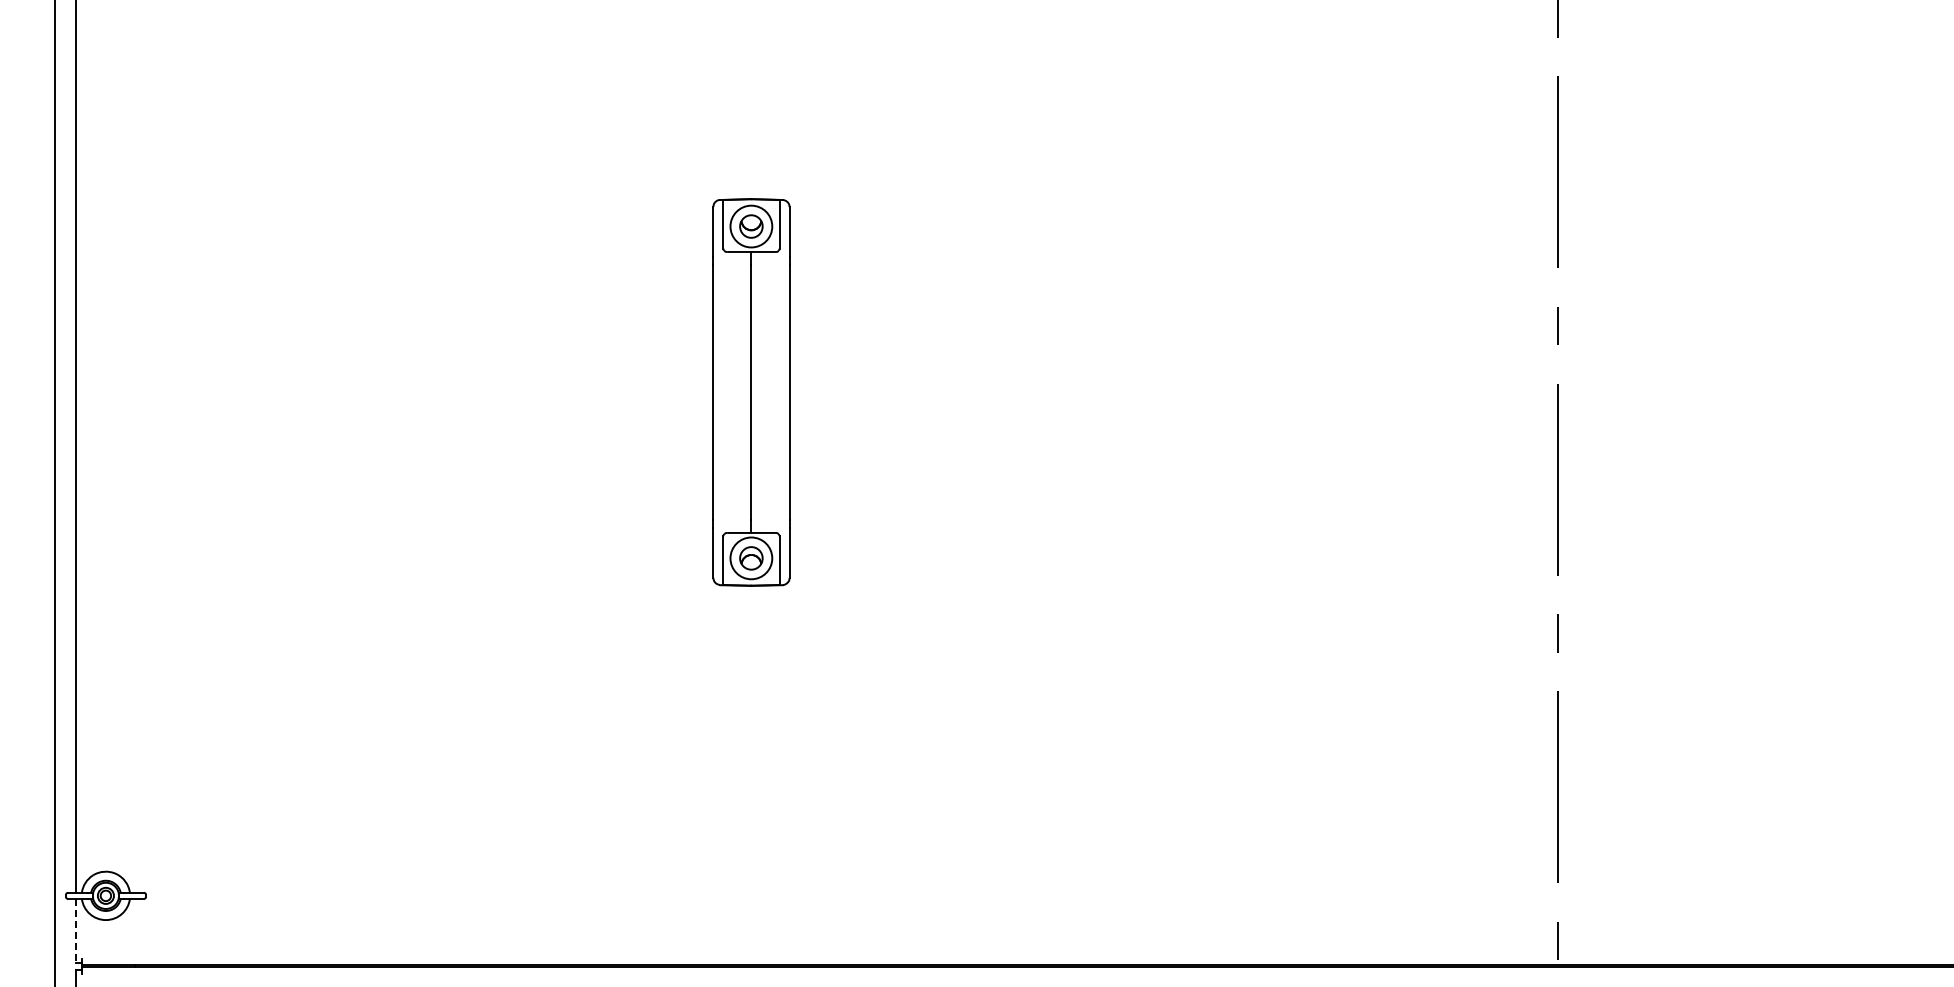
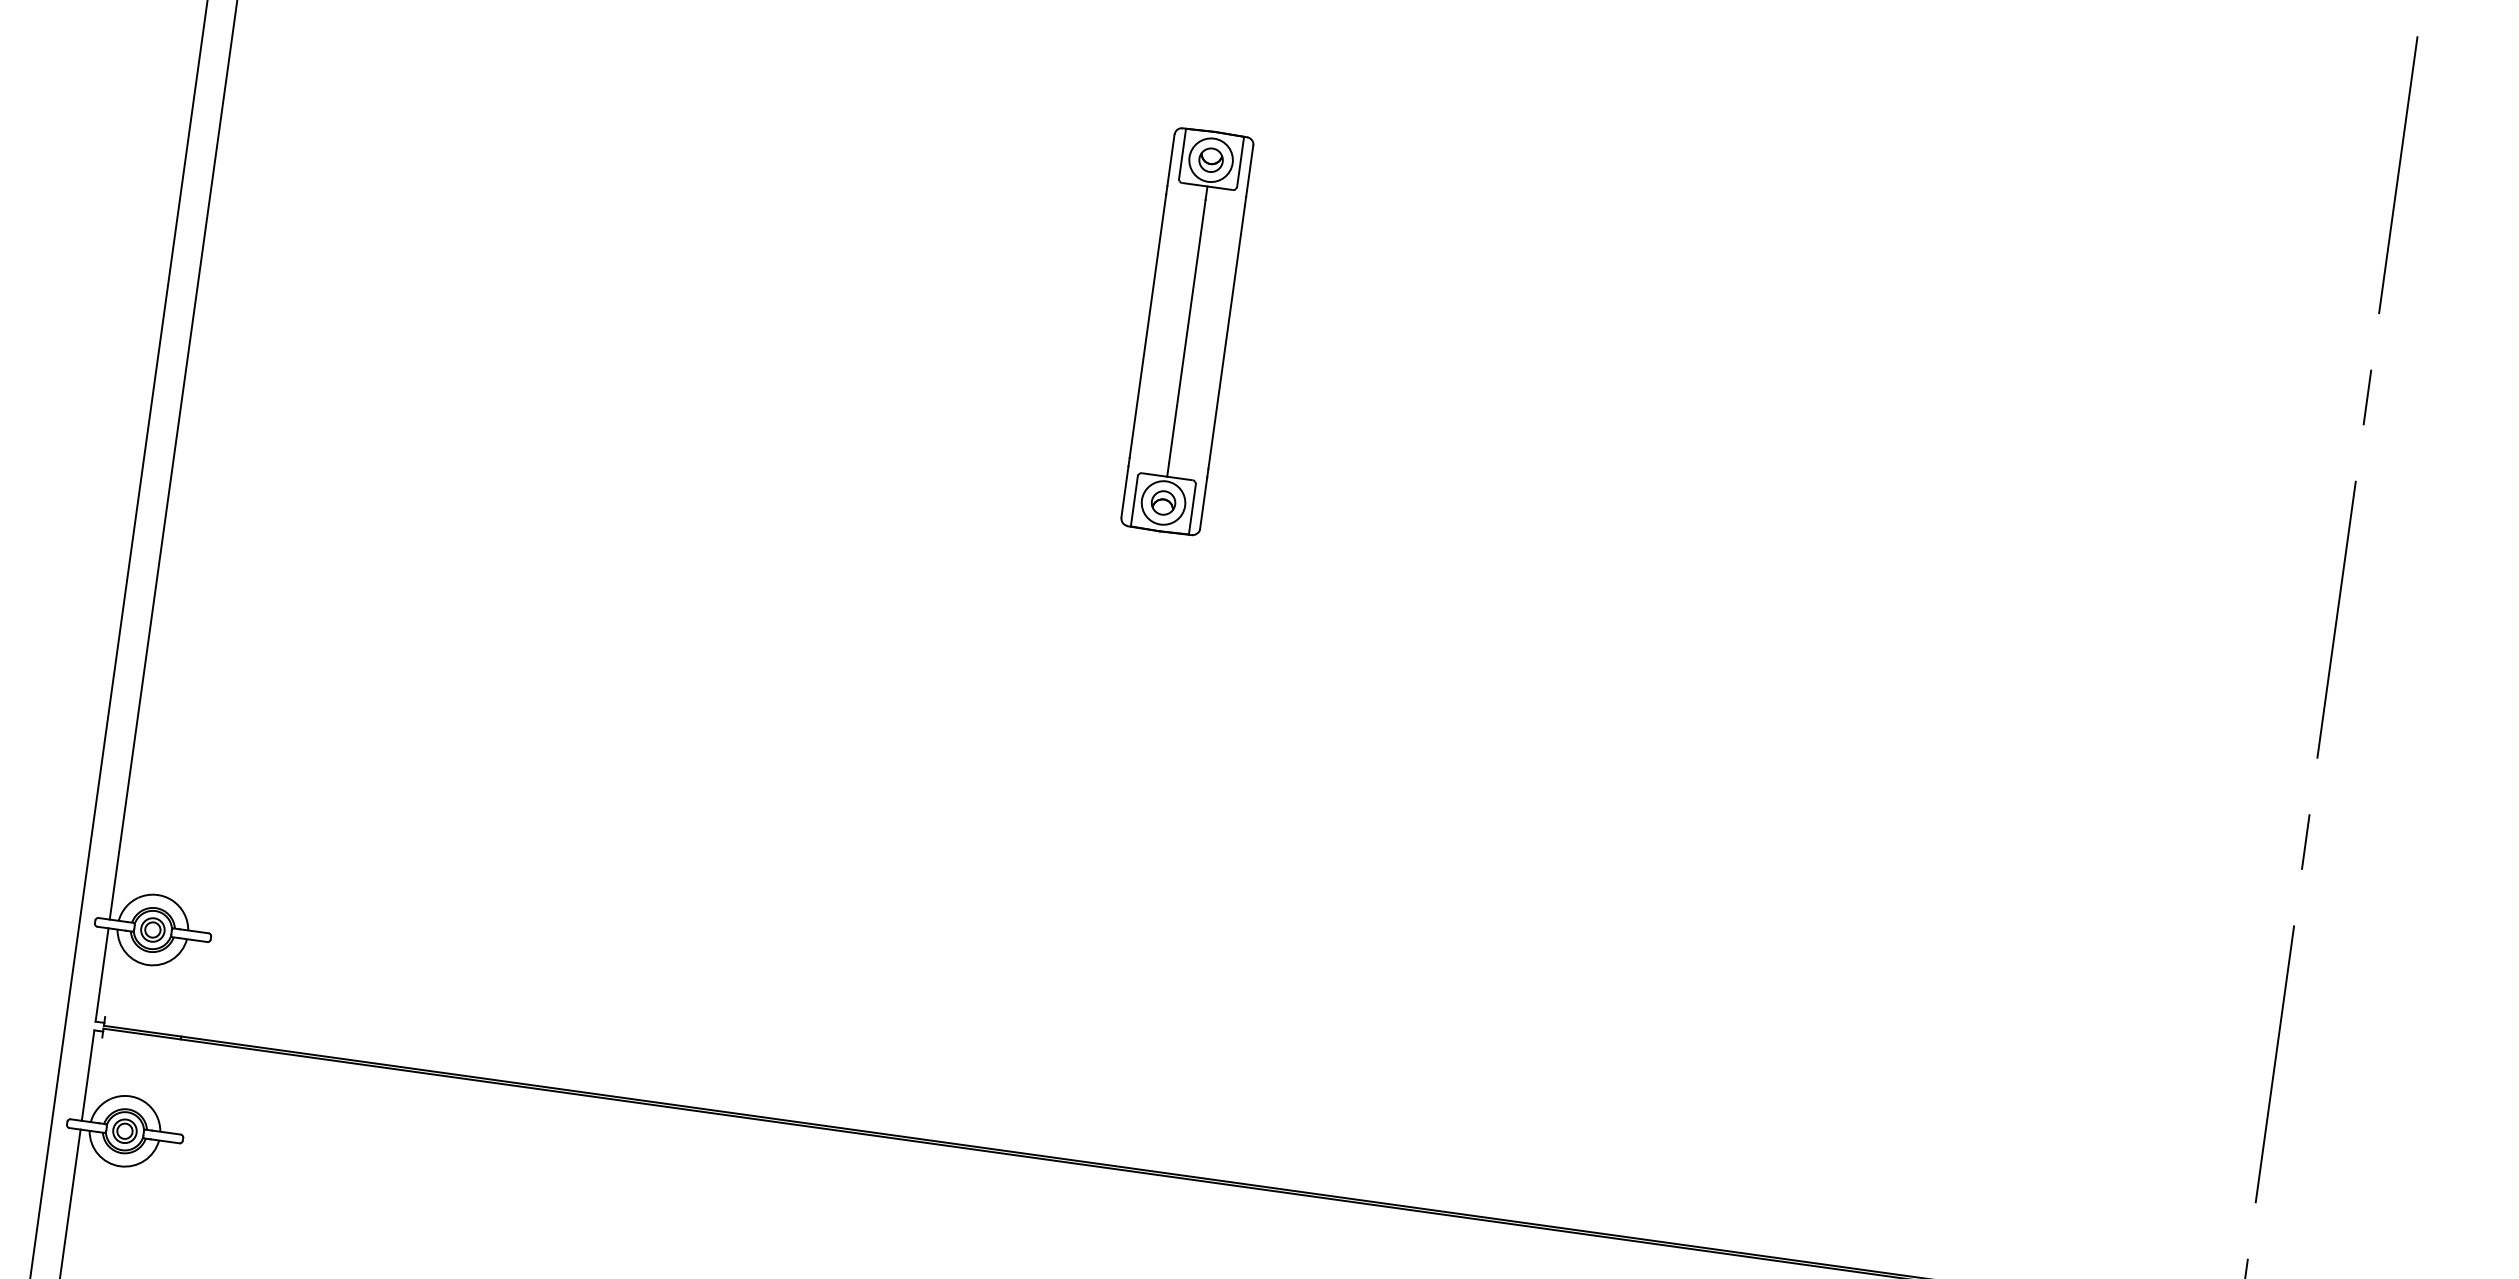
part: (751, 392) -> (1187, 331), size x0.71
line: (75, 931) -> (101, 975), dashed -> solid

